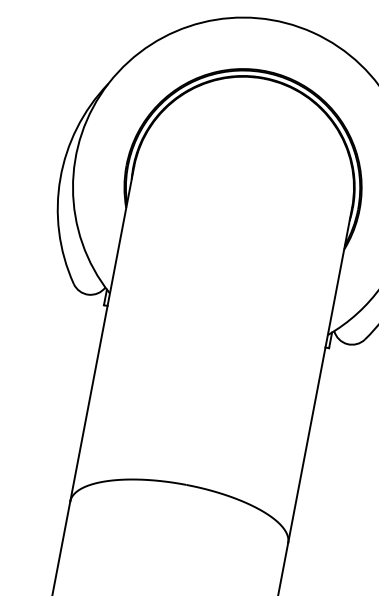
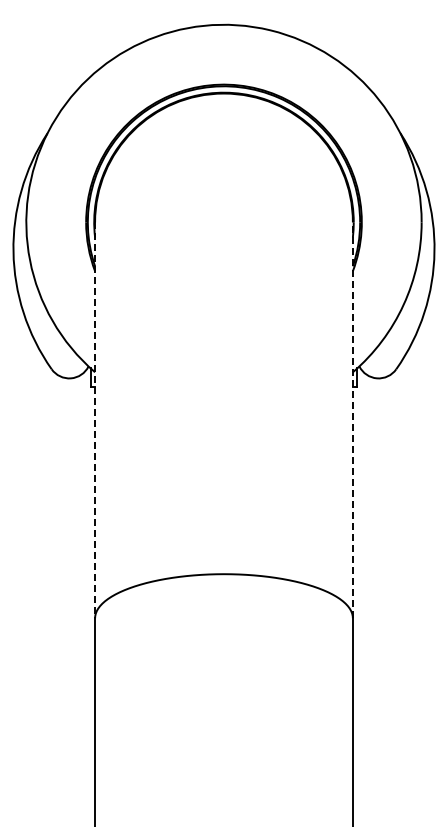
line: (102, 334) -> (95, 420), solid -> dashed
line: (319, 375) -> (352, 420), solid -> dashed

